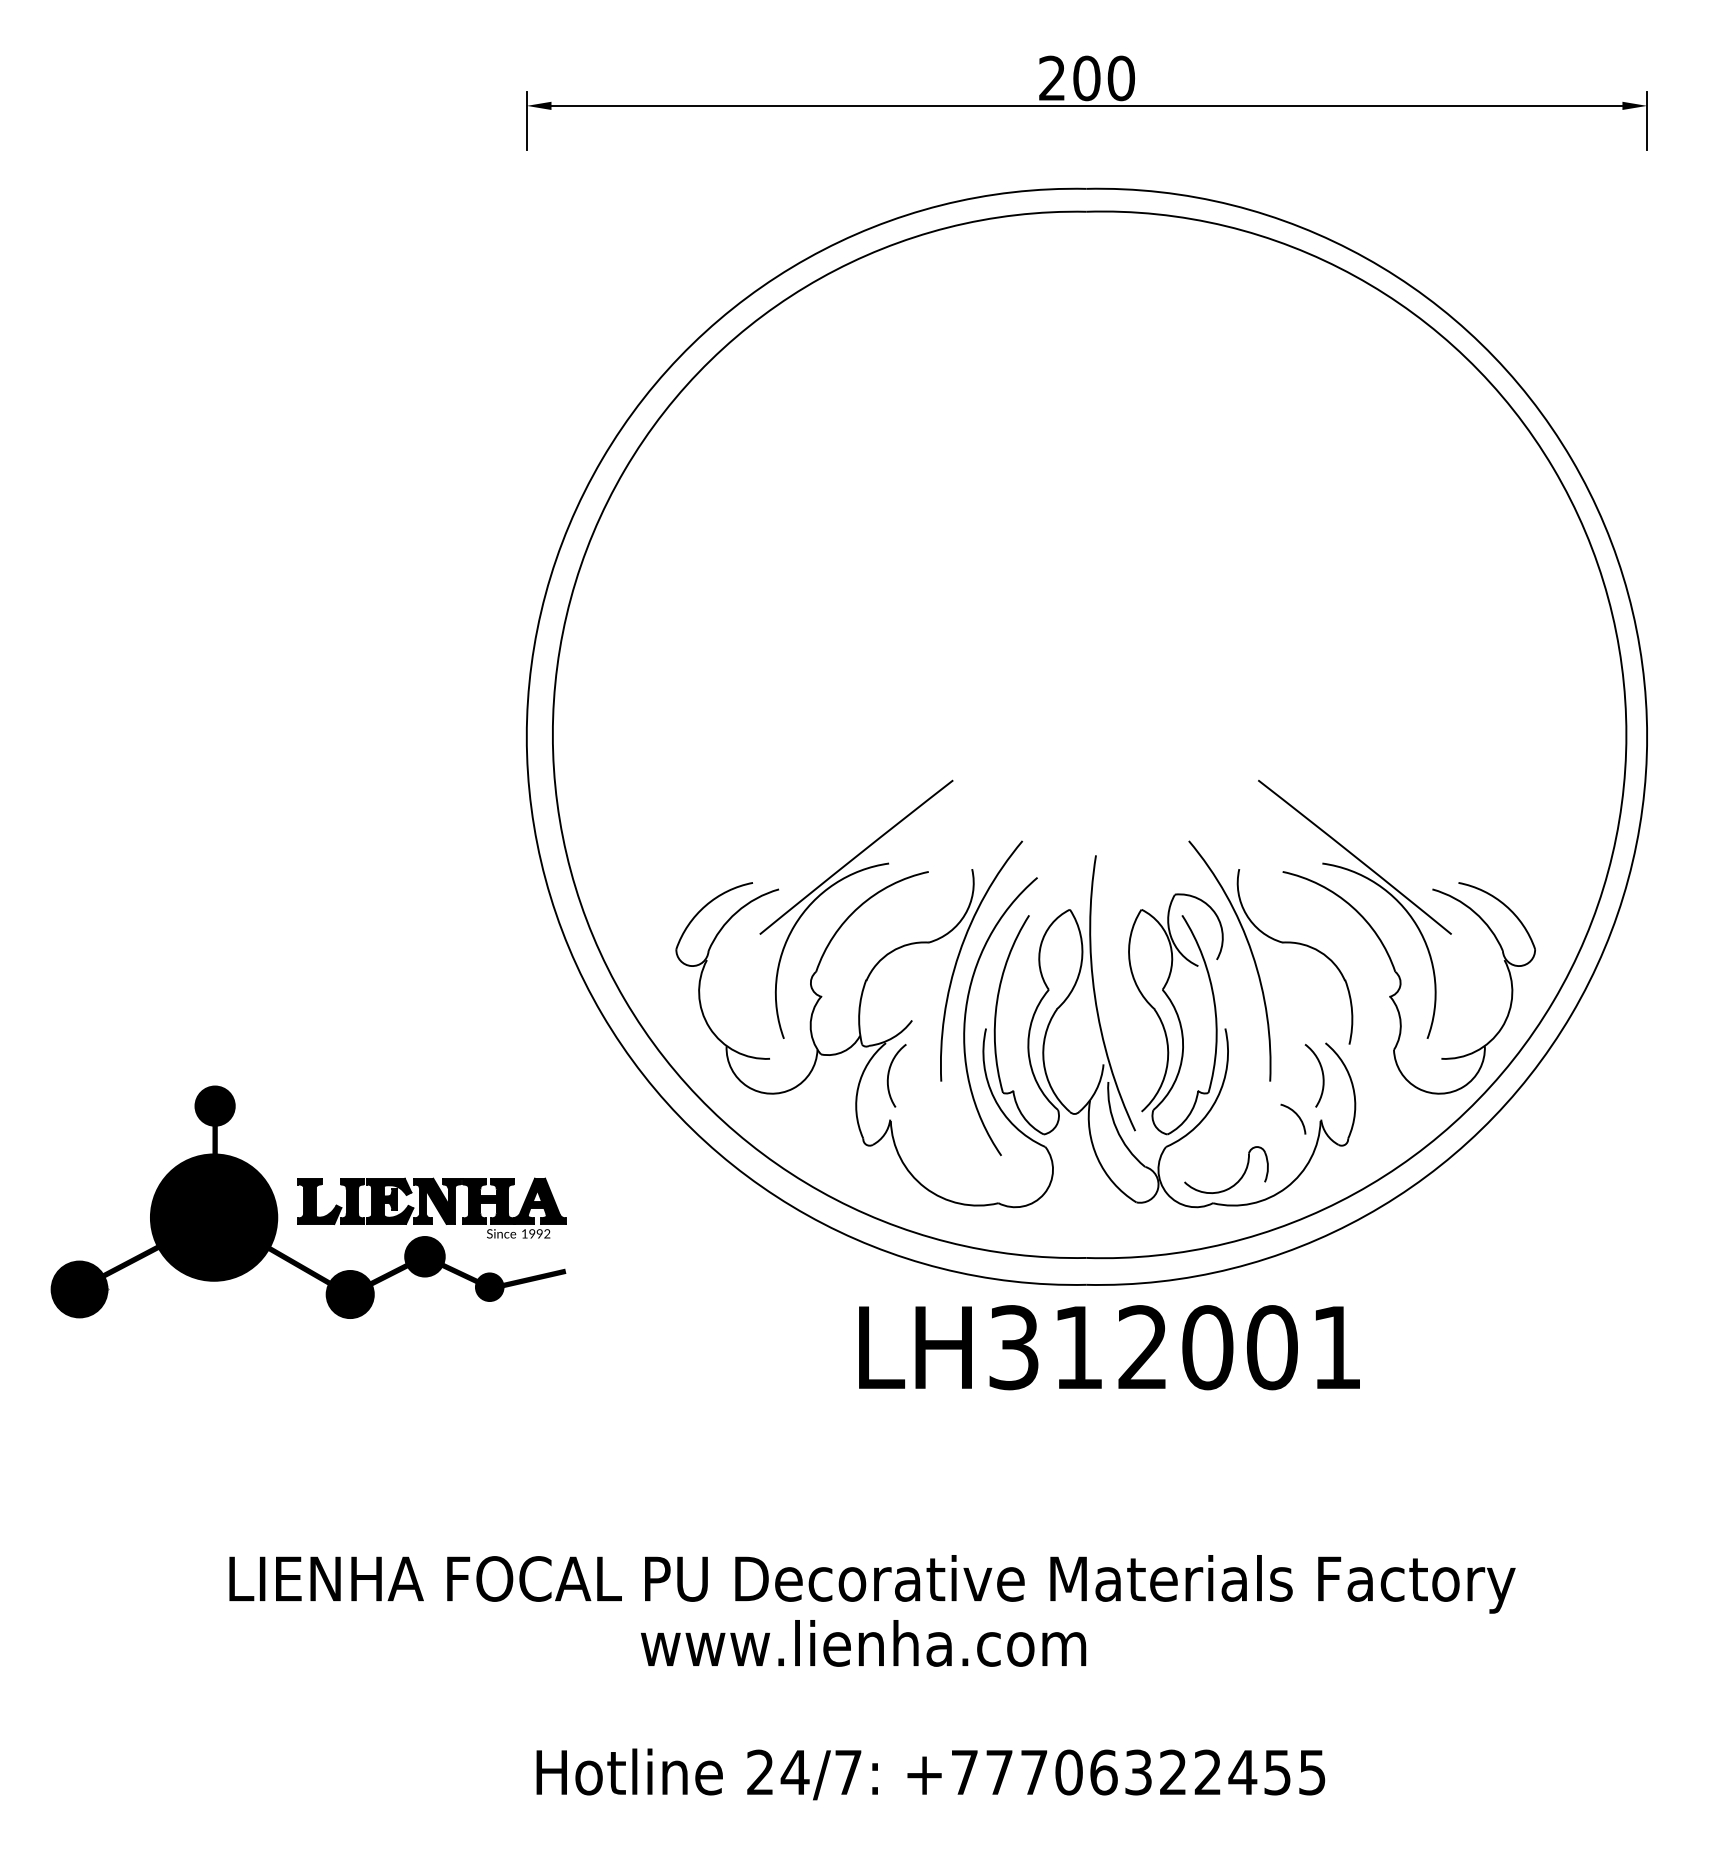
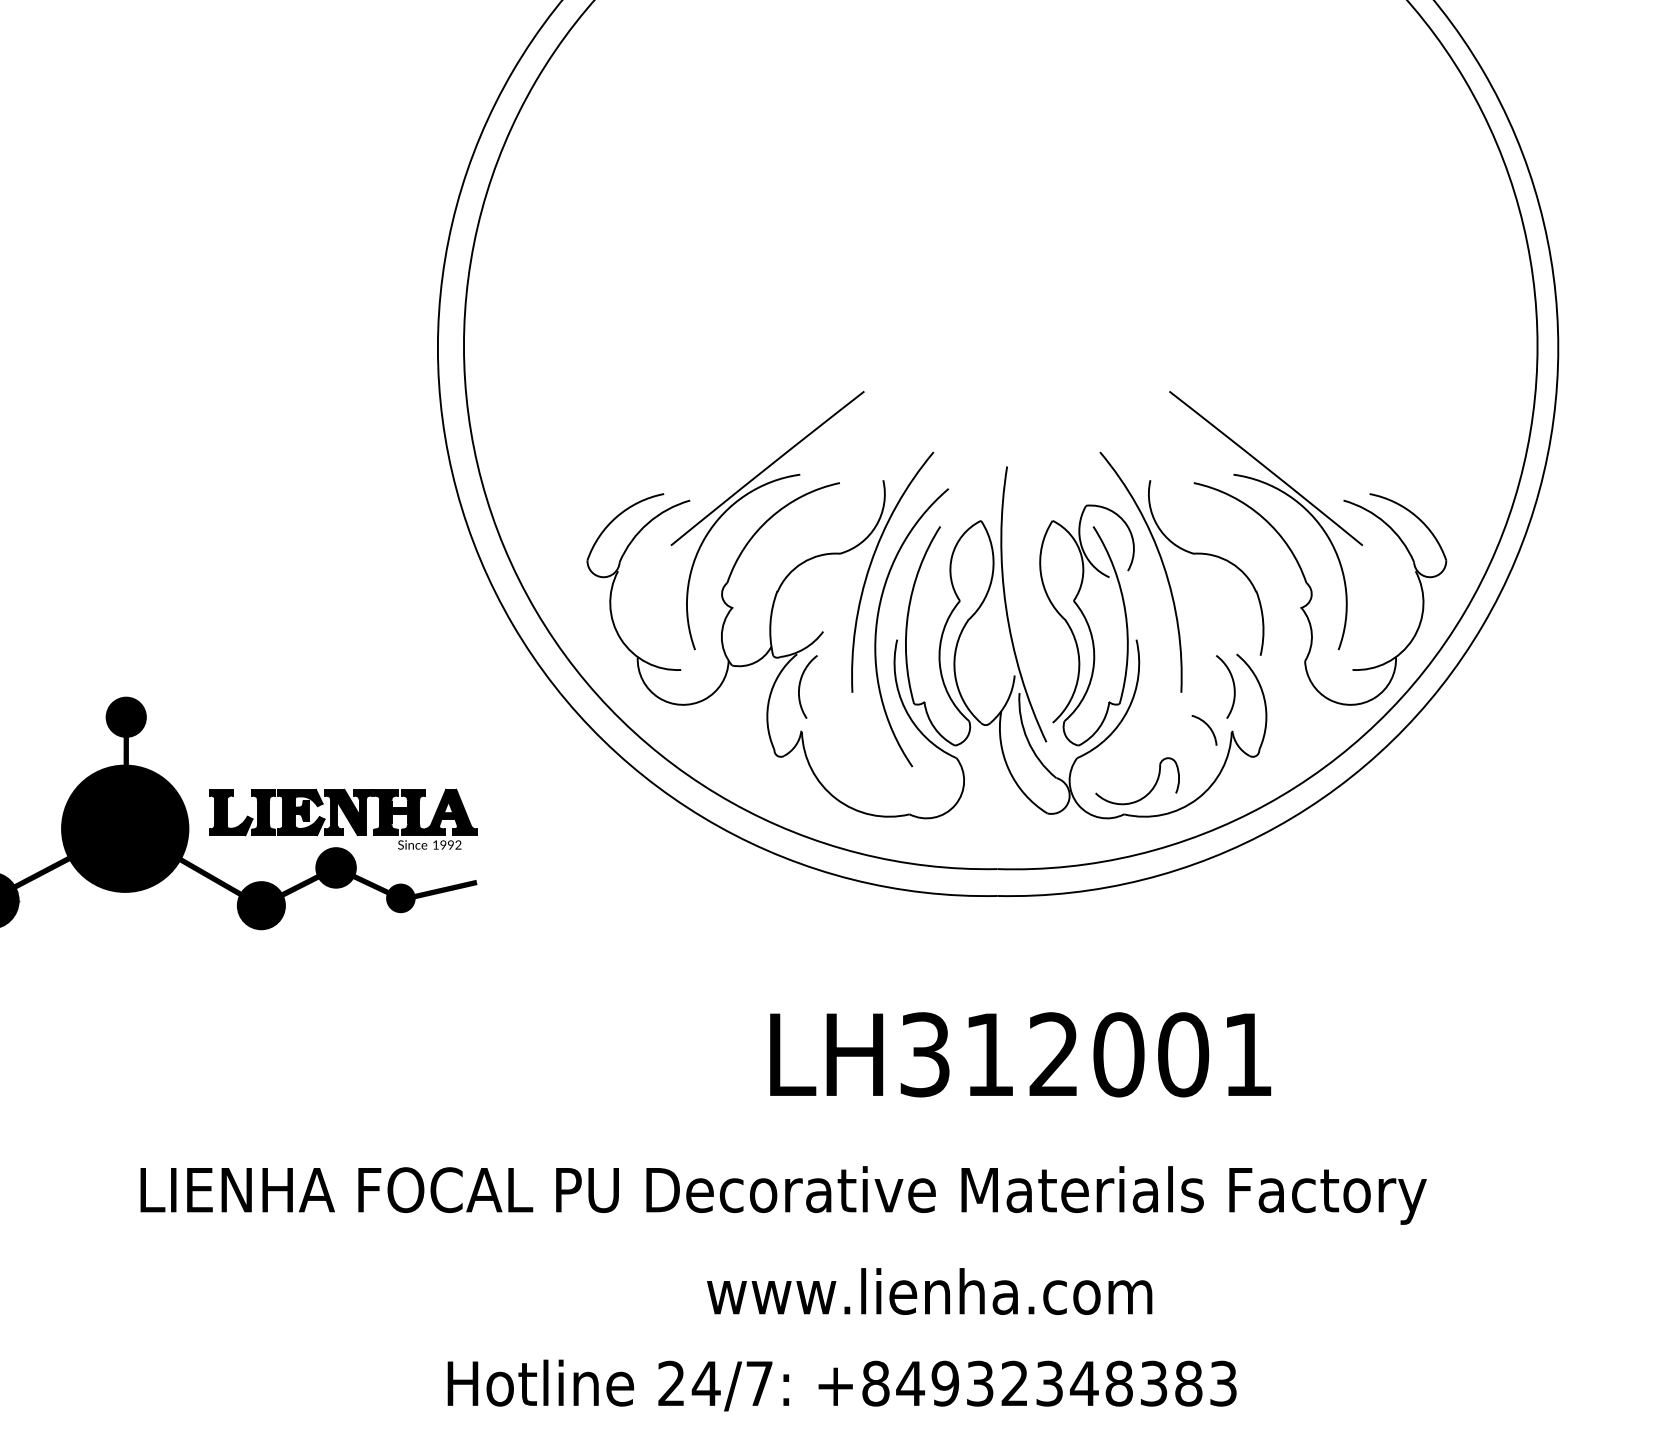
text: (1109, 1347) -> (1020, 1054), moved
text: (863, 1643) -> (929, 1291), moved
text: (1138, 1772) -> (1049, 1383), +77706322455 -> +84932348383

